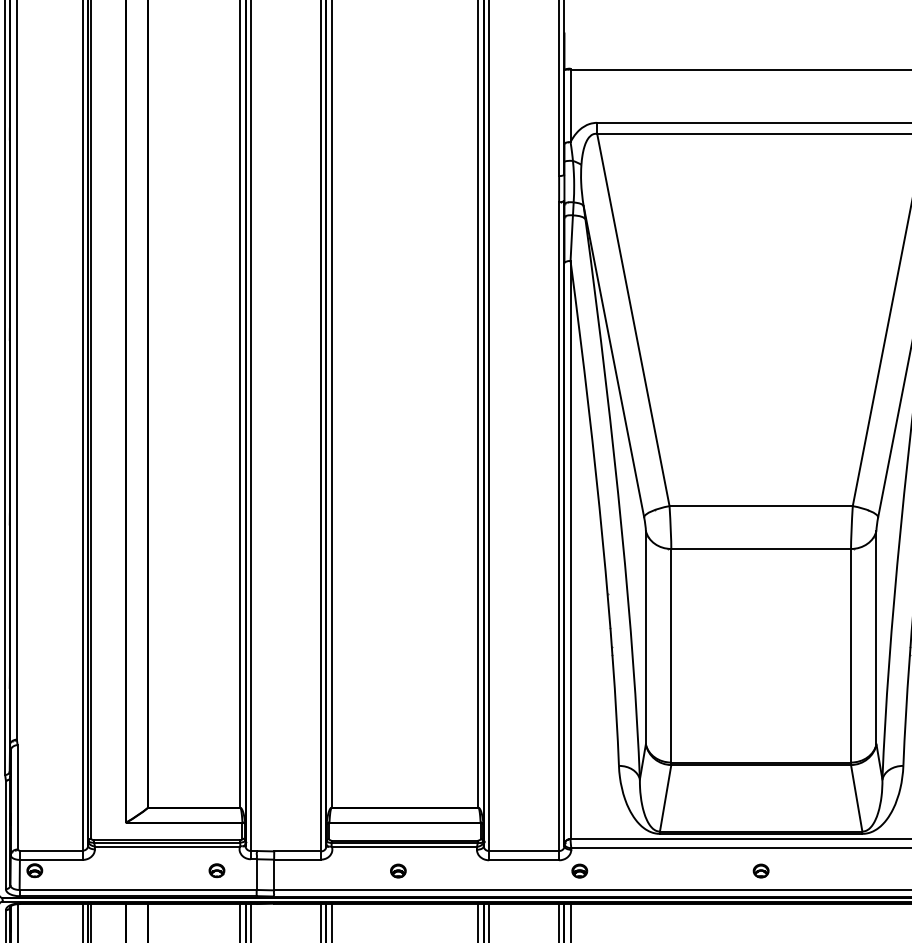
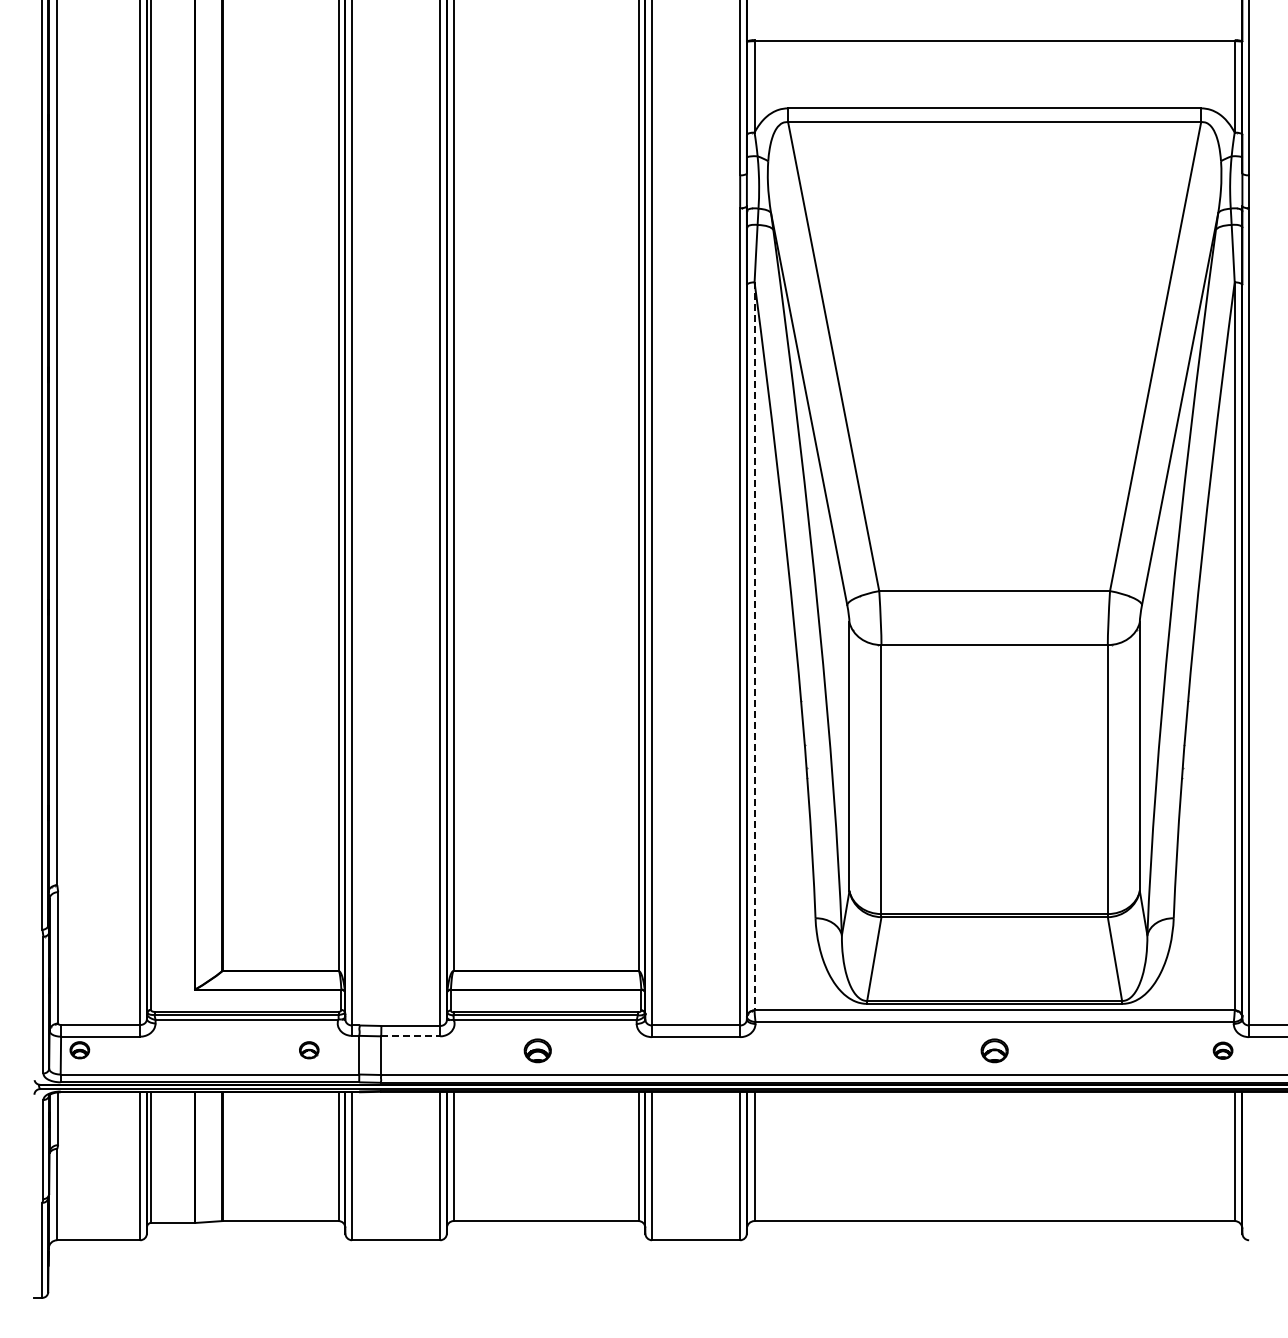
line: (570, 550) -> (754, 646), solid -> dashed
line: (298, 859) -> (411, 1036), solid -> dashed
part: (398, 870) -> (537, 1050), size x1.4
part: (579, 870) -> (765, 1050), removed
part: (761, 870) -> (994, 1050), size x1.4

